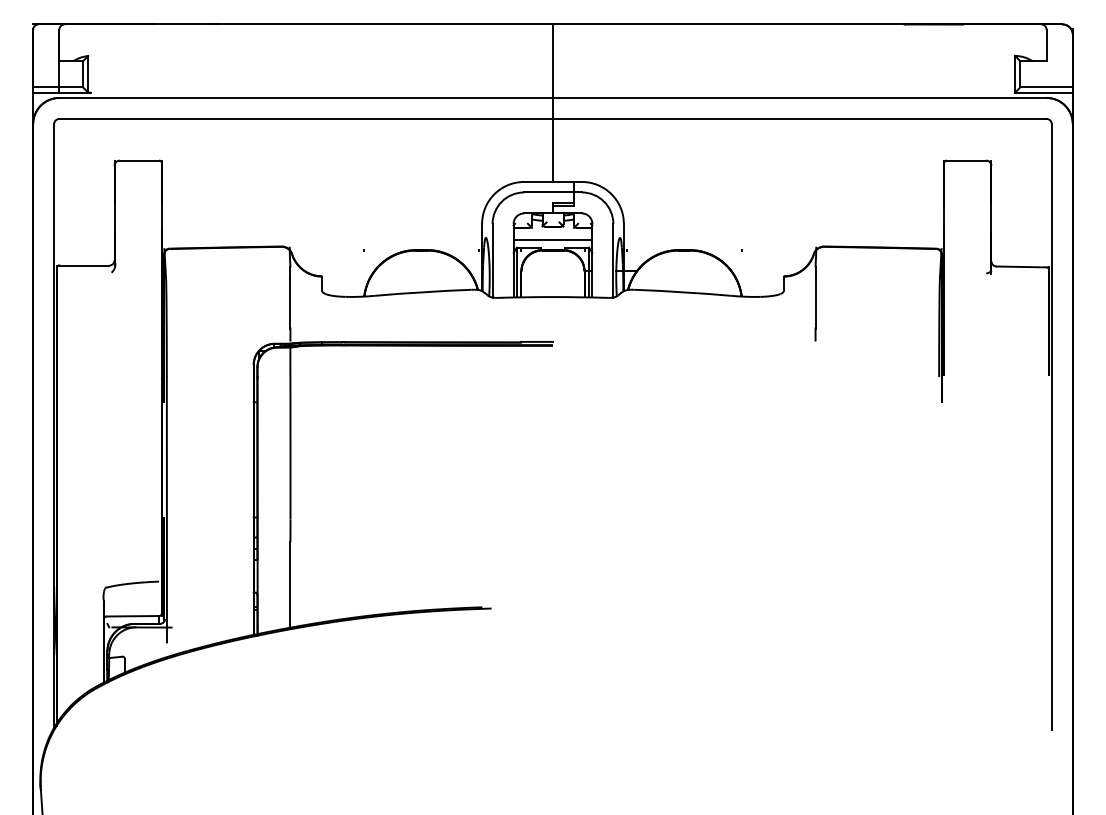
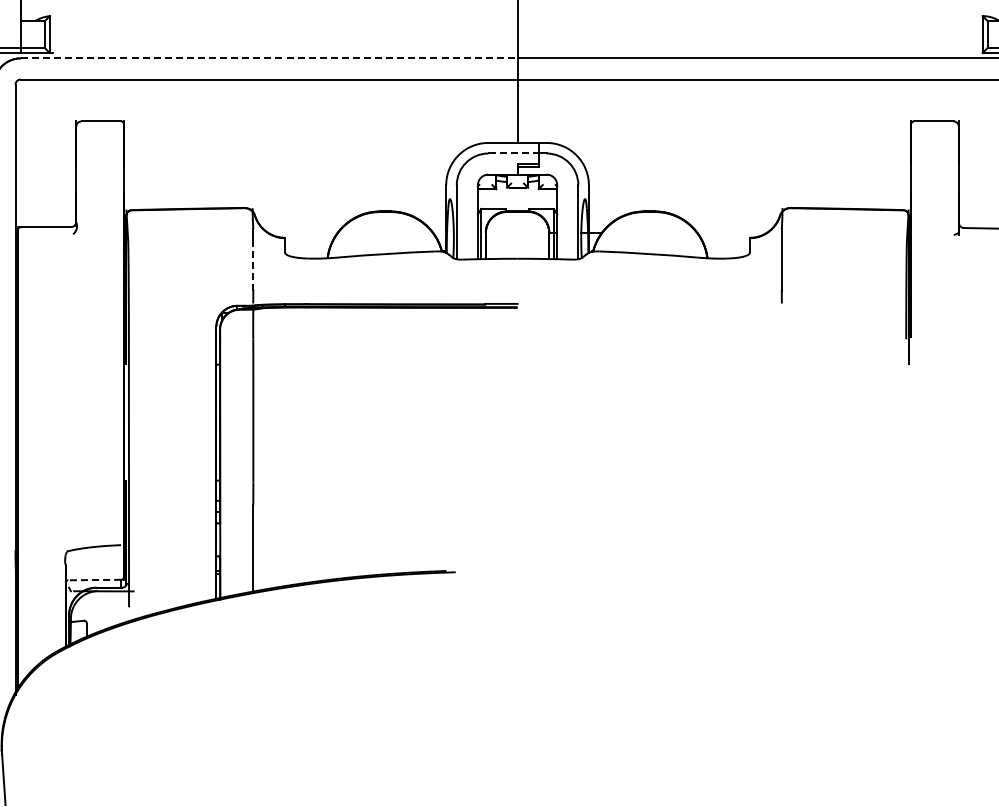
line: (306, 97) -> (269, 57), solid -> dashed
line: (549, 192) -> (514, 153), solid -> dashed
line: (552, 239) -> (517, 200), removed
line: (290, 304) -> (253, 266), solid -> dashed
line: (132, 616) -> (94, 580), solid -> dashed

